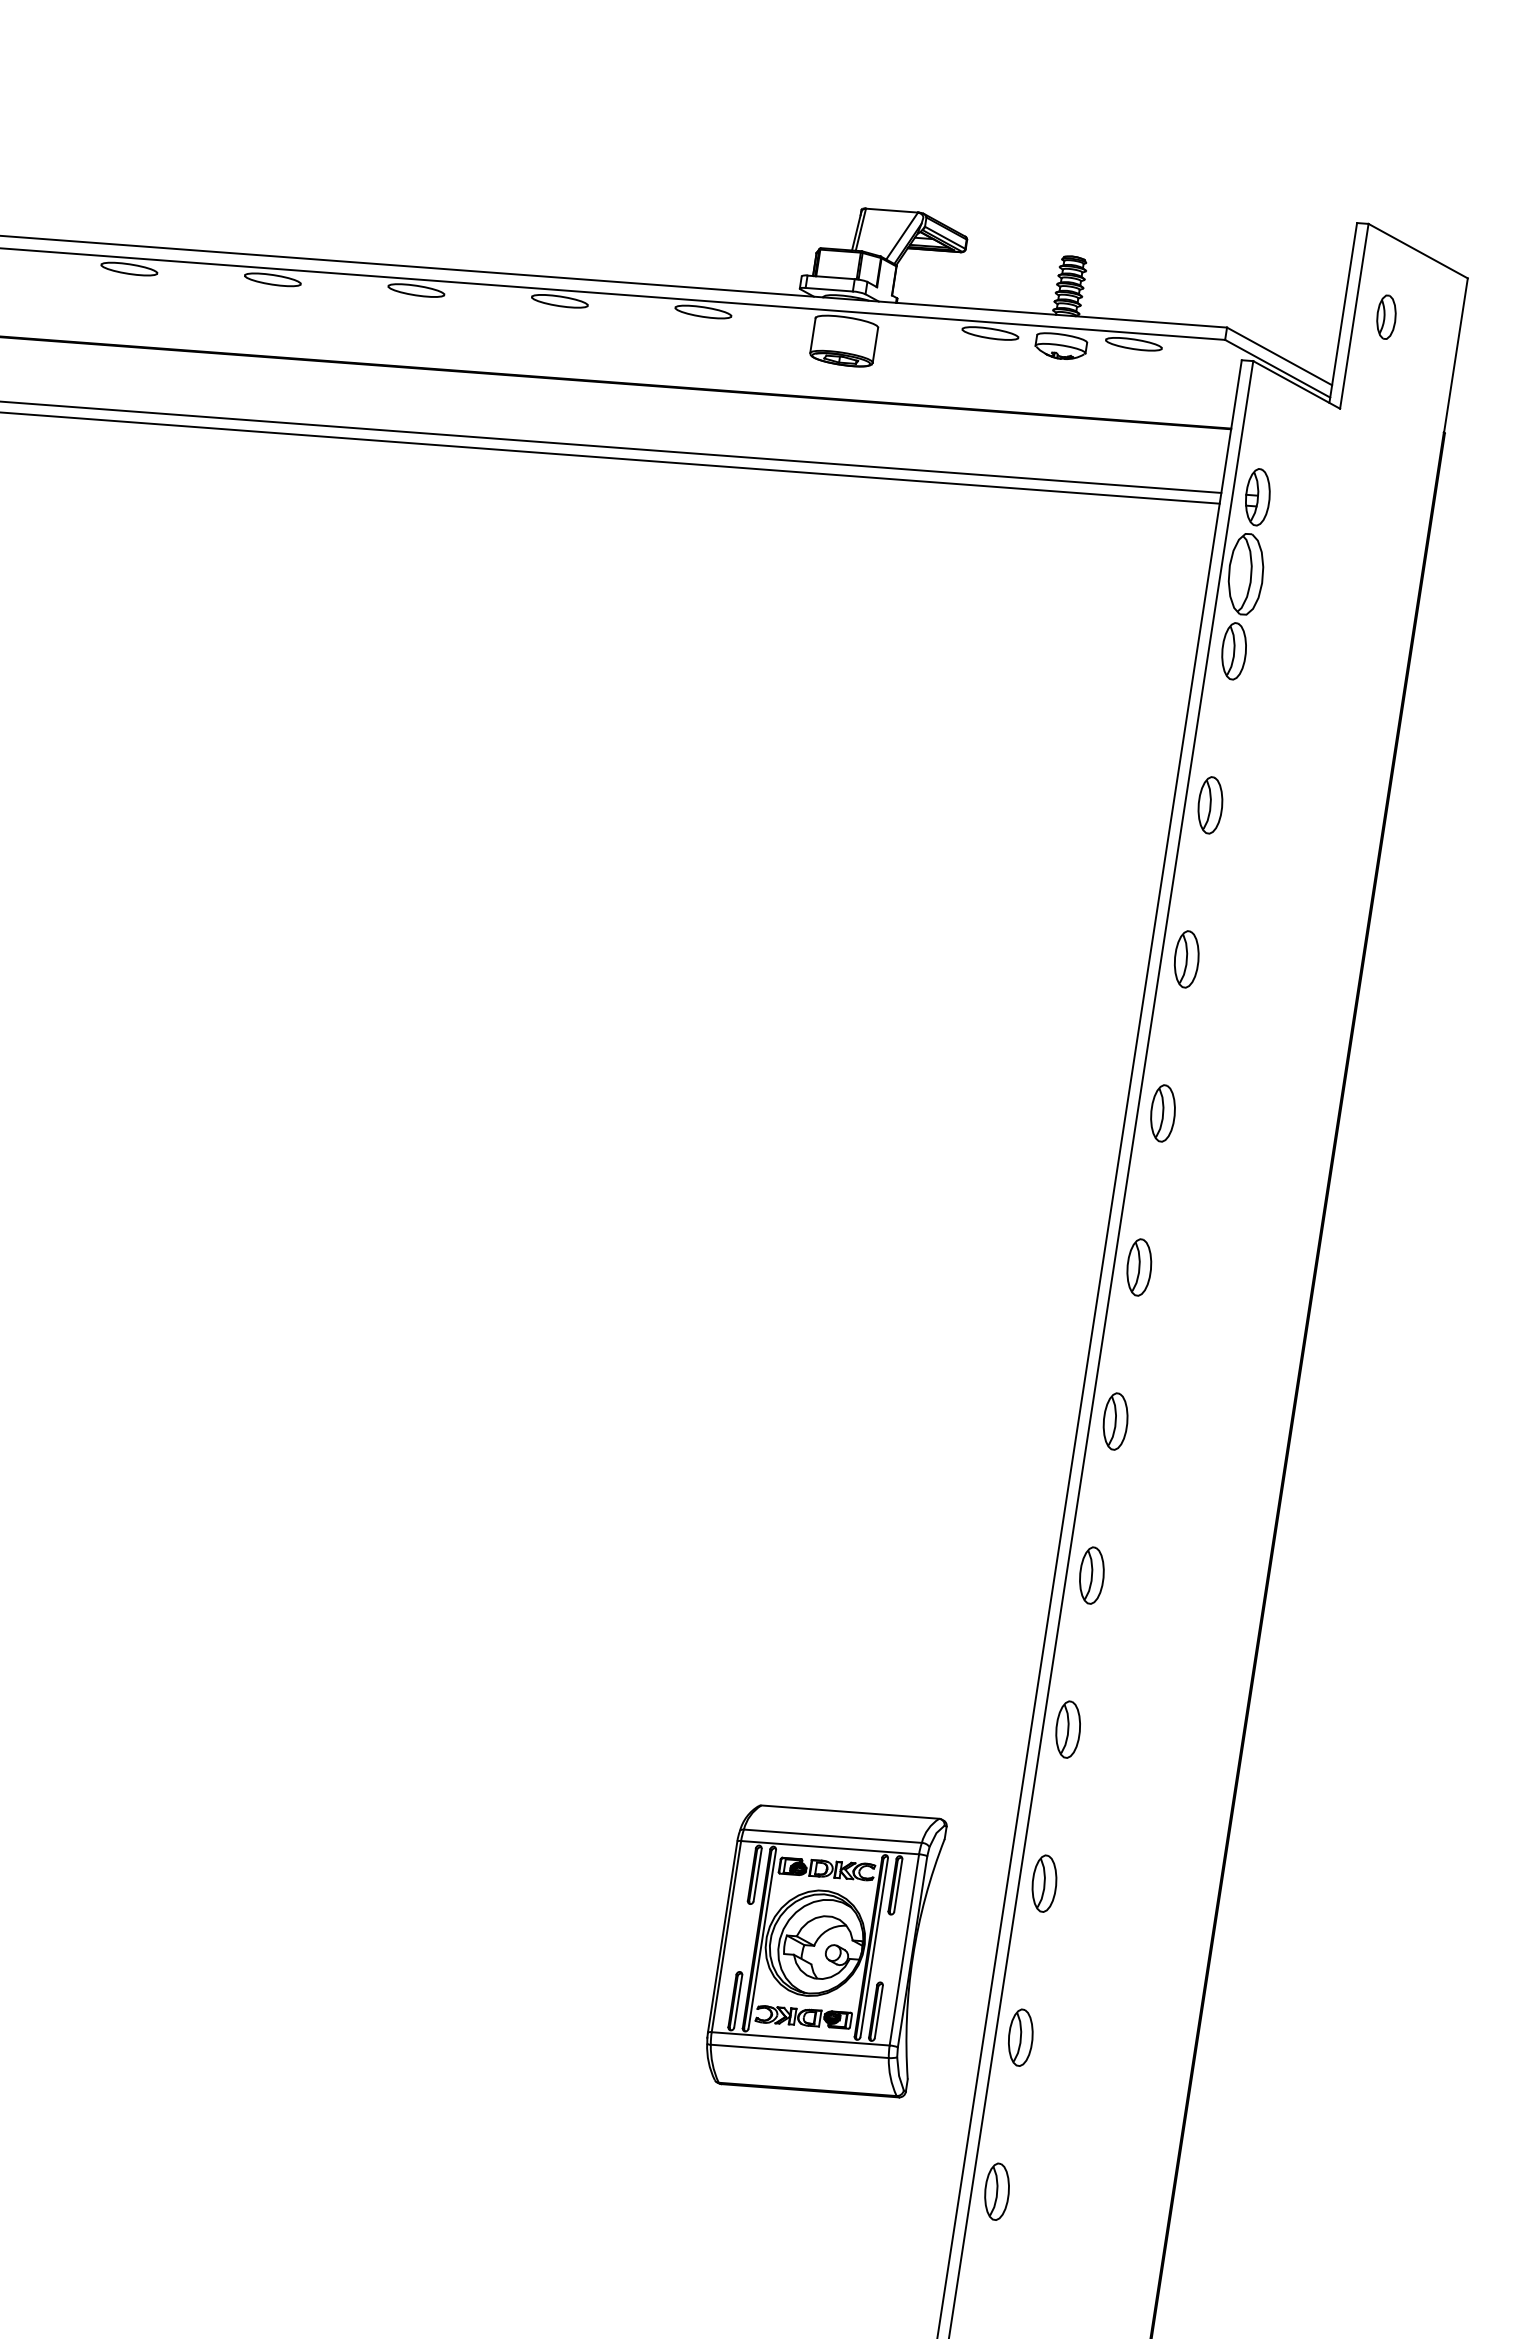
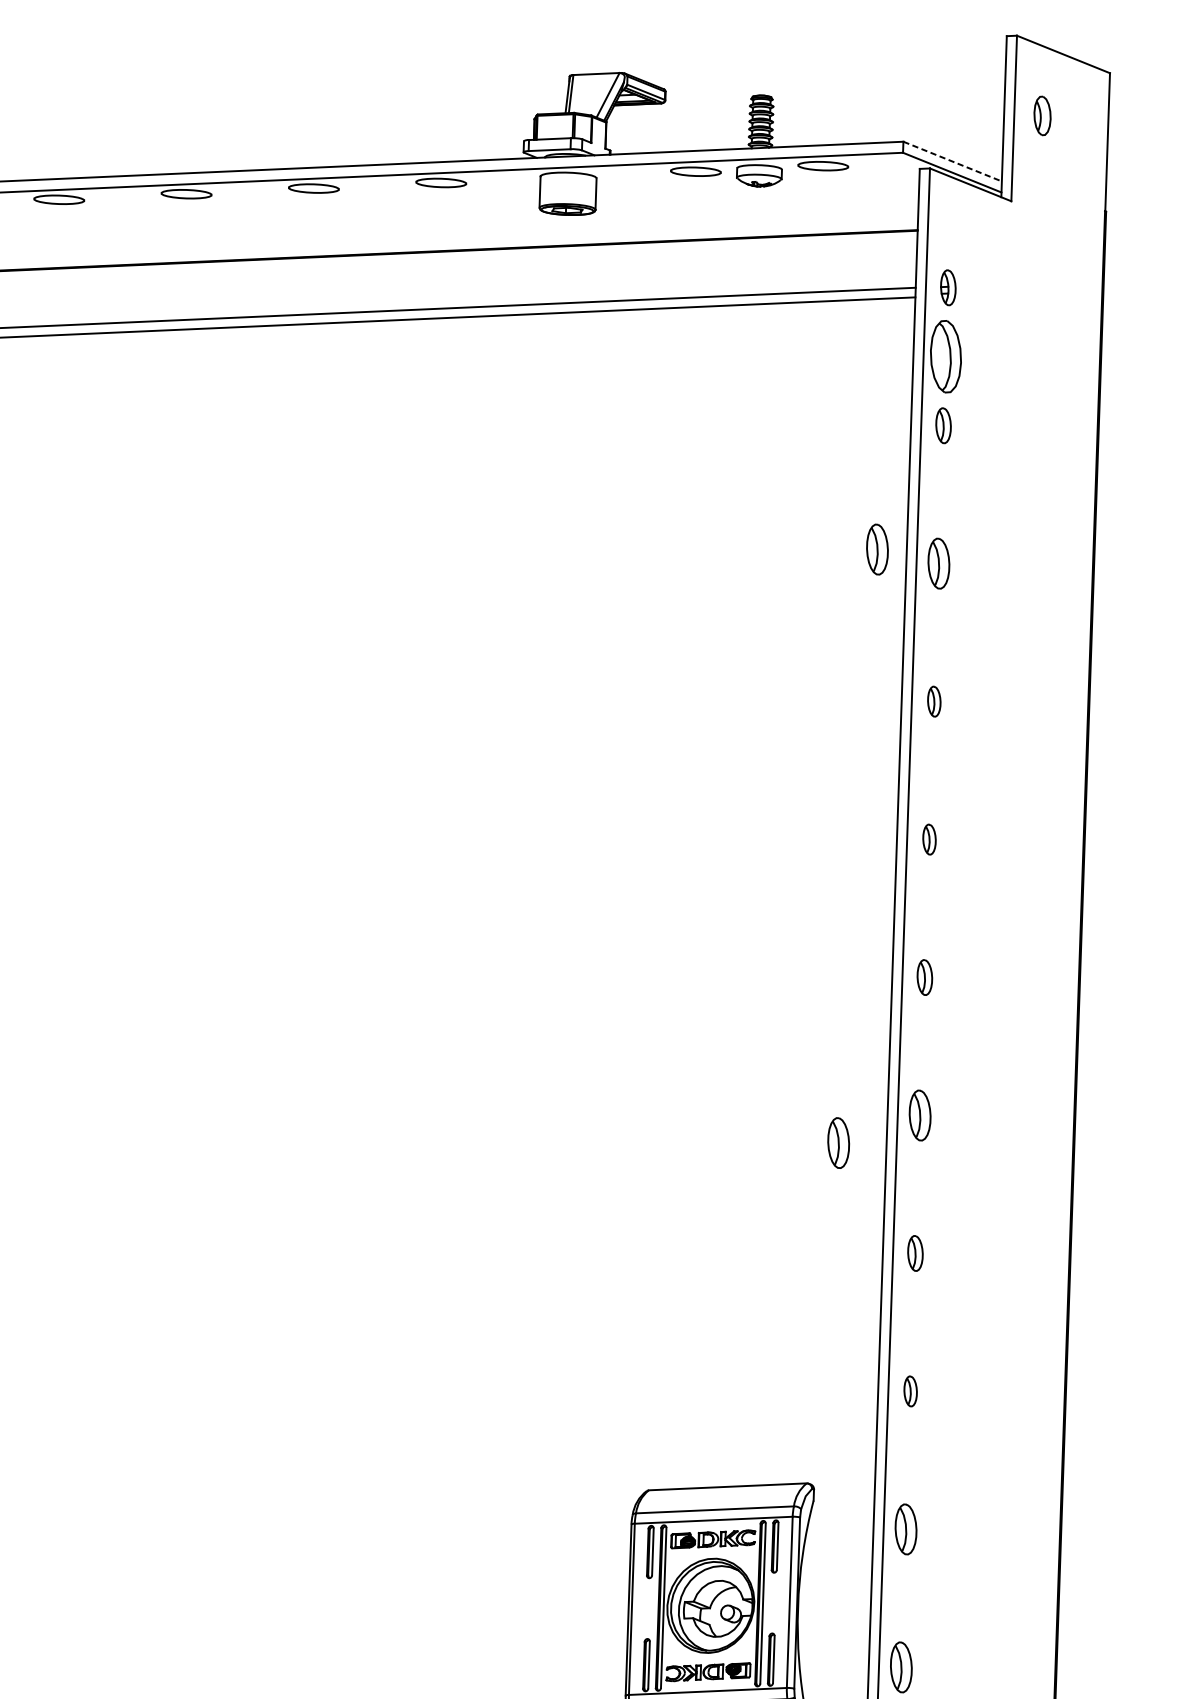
line: (1279, 356) -> (952, 161), solid -> dashed
part: (1257, 497) -> (948, 287), size x0.7
part: (1233, 651) -> (943, 425), size x0.7
part: (1143, 781) -> (877, 549), added
part: (1186, 959) -> (934, 701), size x0.6
part: (1162, 1113) -> (929, 839), size x0.6
part: (1139, 1267) -> (924, 977), size x0.7
part: (1020, 1441) -> (838, 1143), added
part: (1091, 1575) -> (915, 1253), size x0.7
part: (1067, 1729) -> (910, 1391), size x0.6

